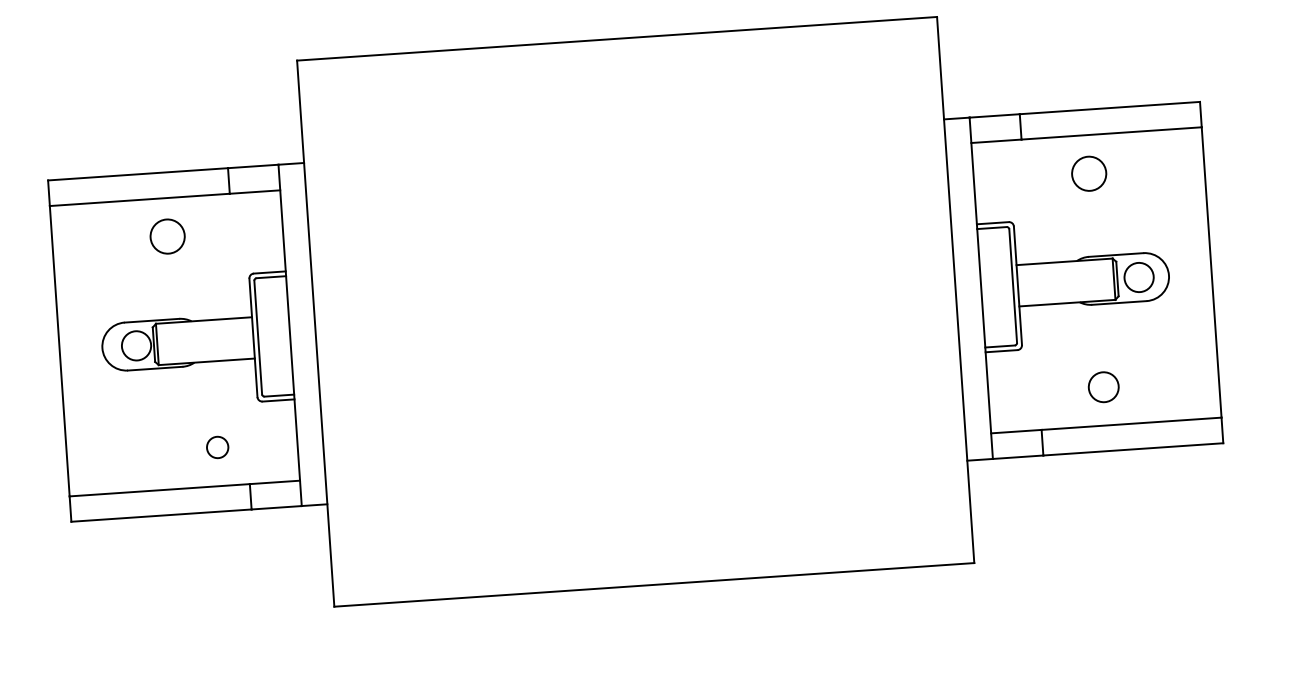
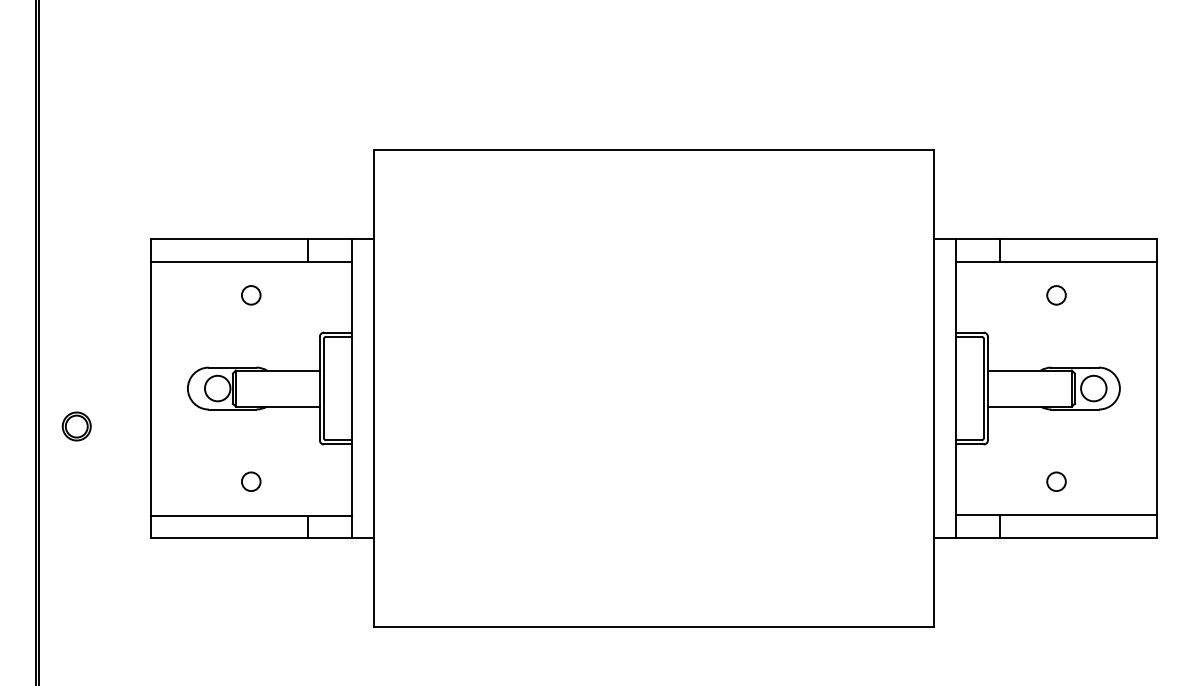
circle: (1089, 173) -> (1056, 295), size x0.62
circle: (166, 236) -> (250, 295), size x0.62
circle: (1103, 386) -> (1056, 481), size x0.71
circle: (217, 447) -> (251, 481), moved

